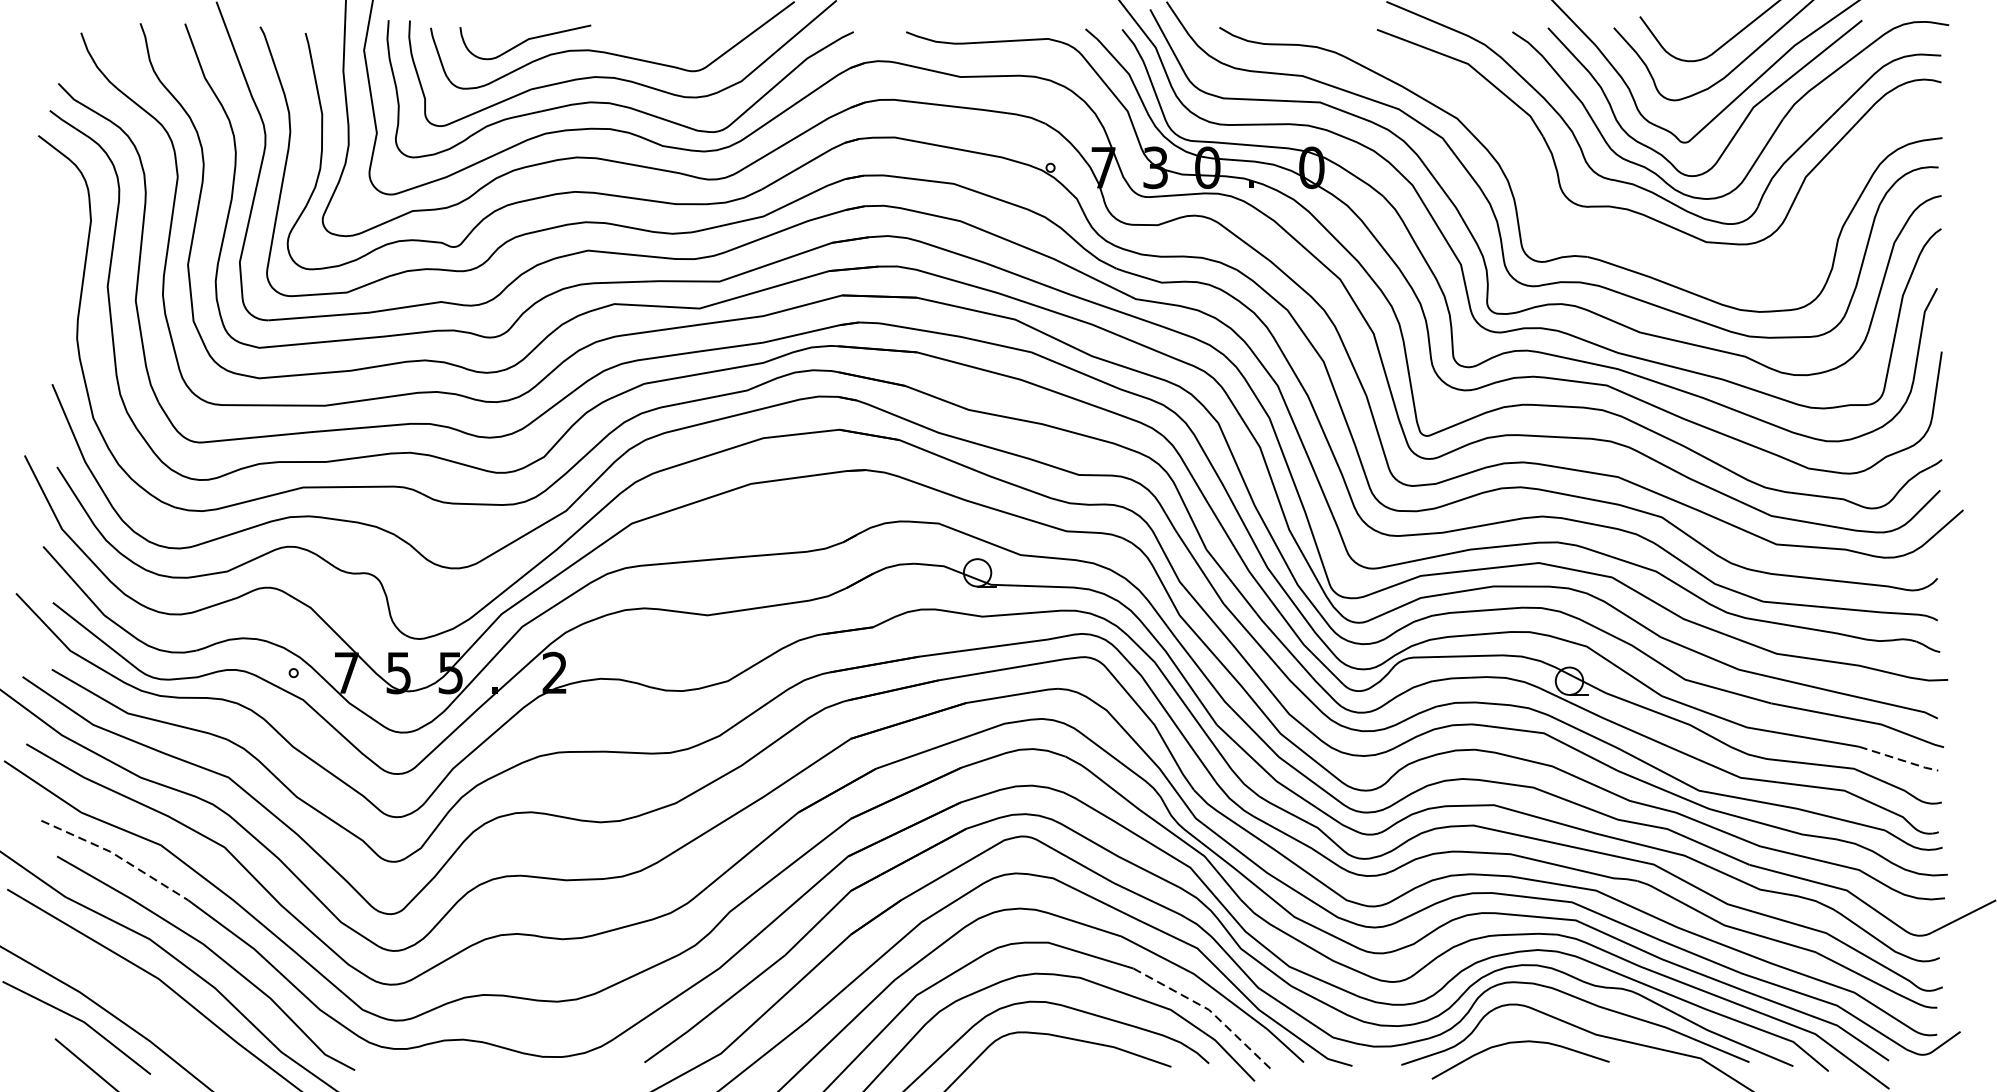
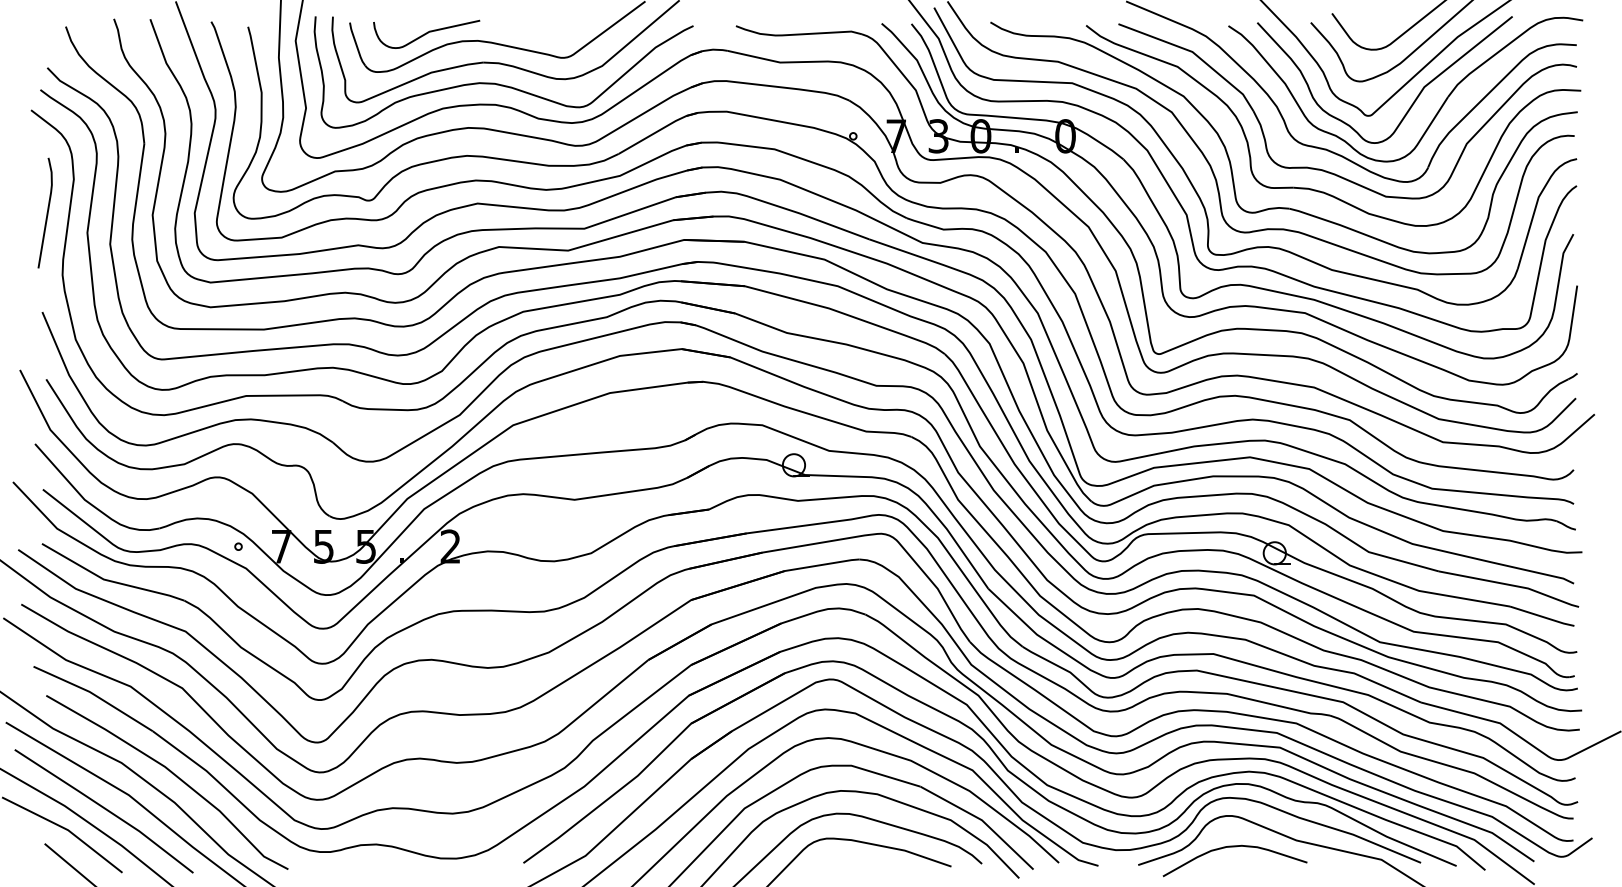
part: (1620, 233) -> (1316, 189), added
curve: (57, 261) -> (46, 212), added
line: (1900, 760) -> (1543, 617), dashed -> solid
line: (116, 856) -> (94, 695), dashed -> solid
line: (128, 996) -> (104, 809), added
line: (1209, 1010) -> (982, 820), dashed -> solid

